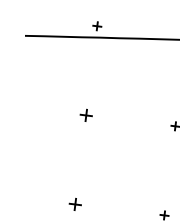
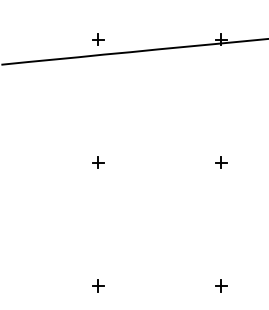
part: (86, 115) -> (98, 162), size x0.71
part: (75, 204) -> (98, 285), size x0.71

